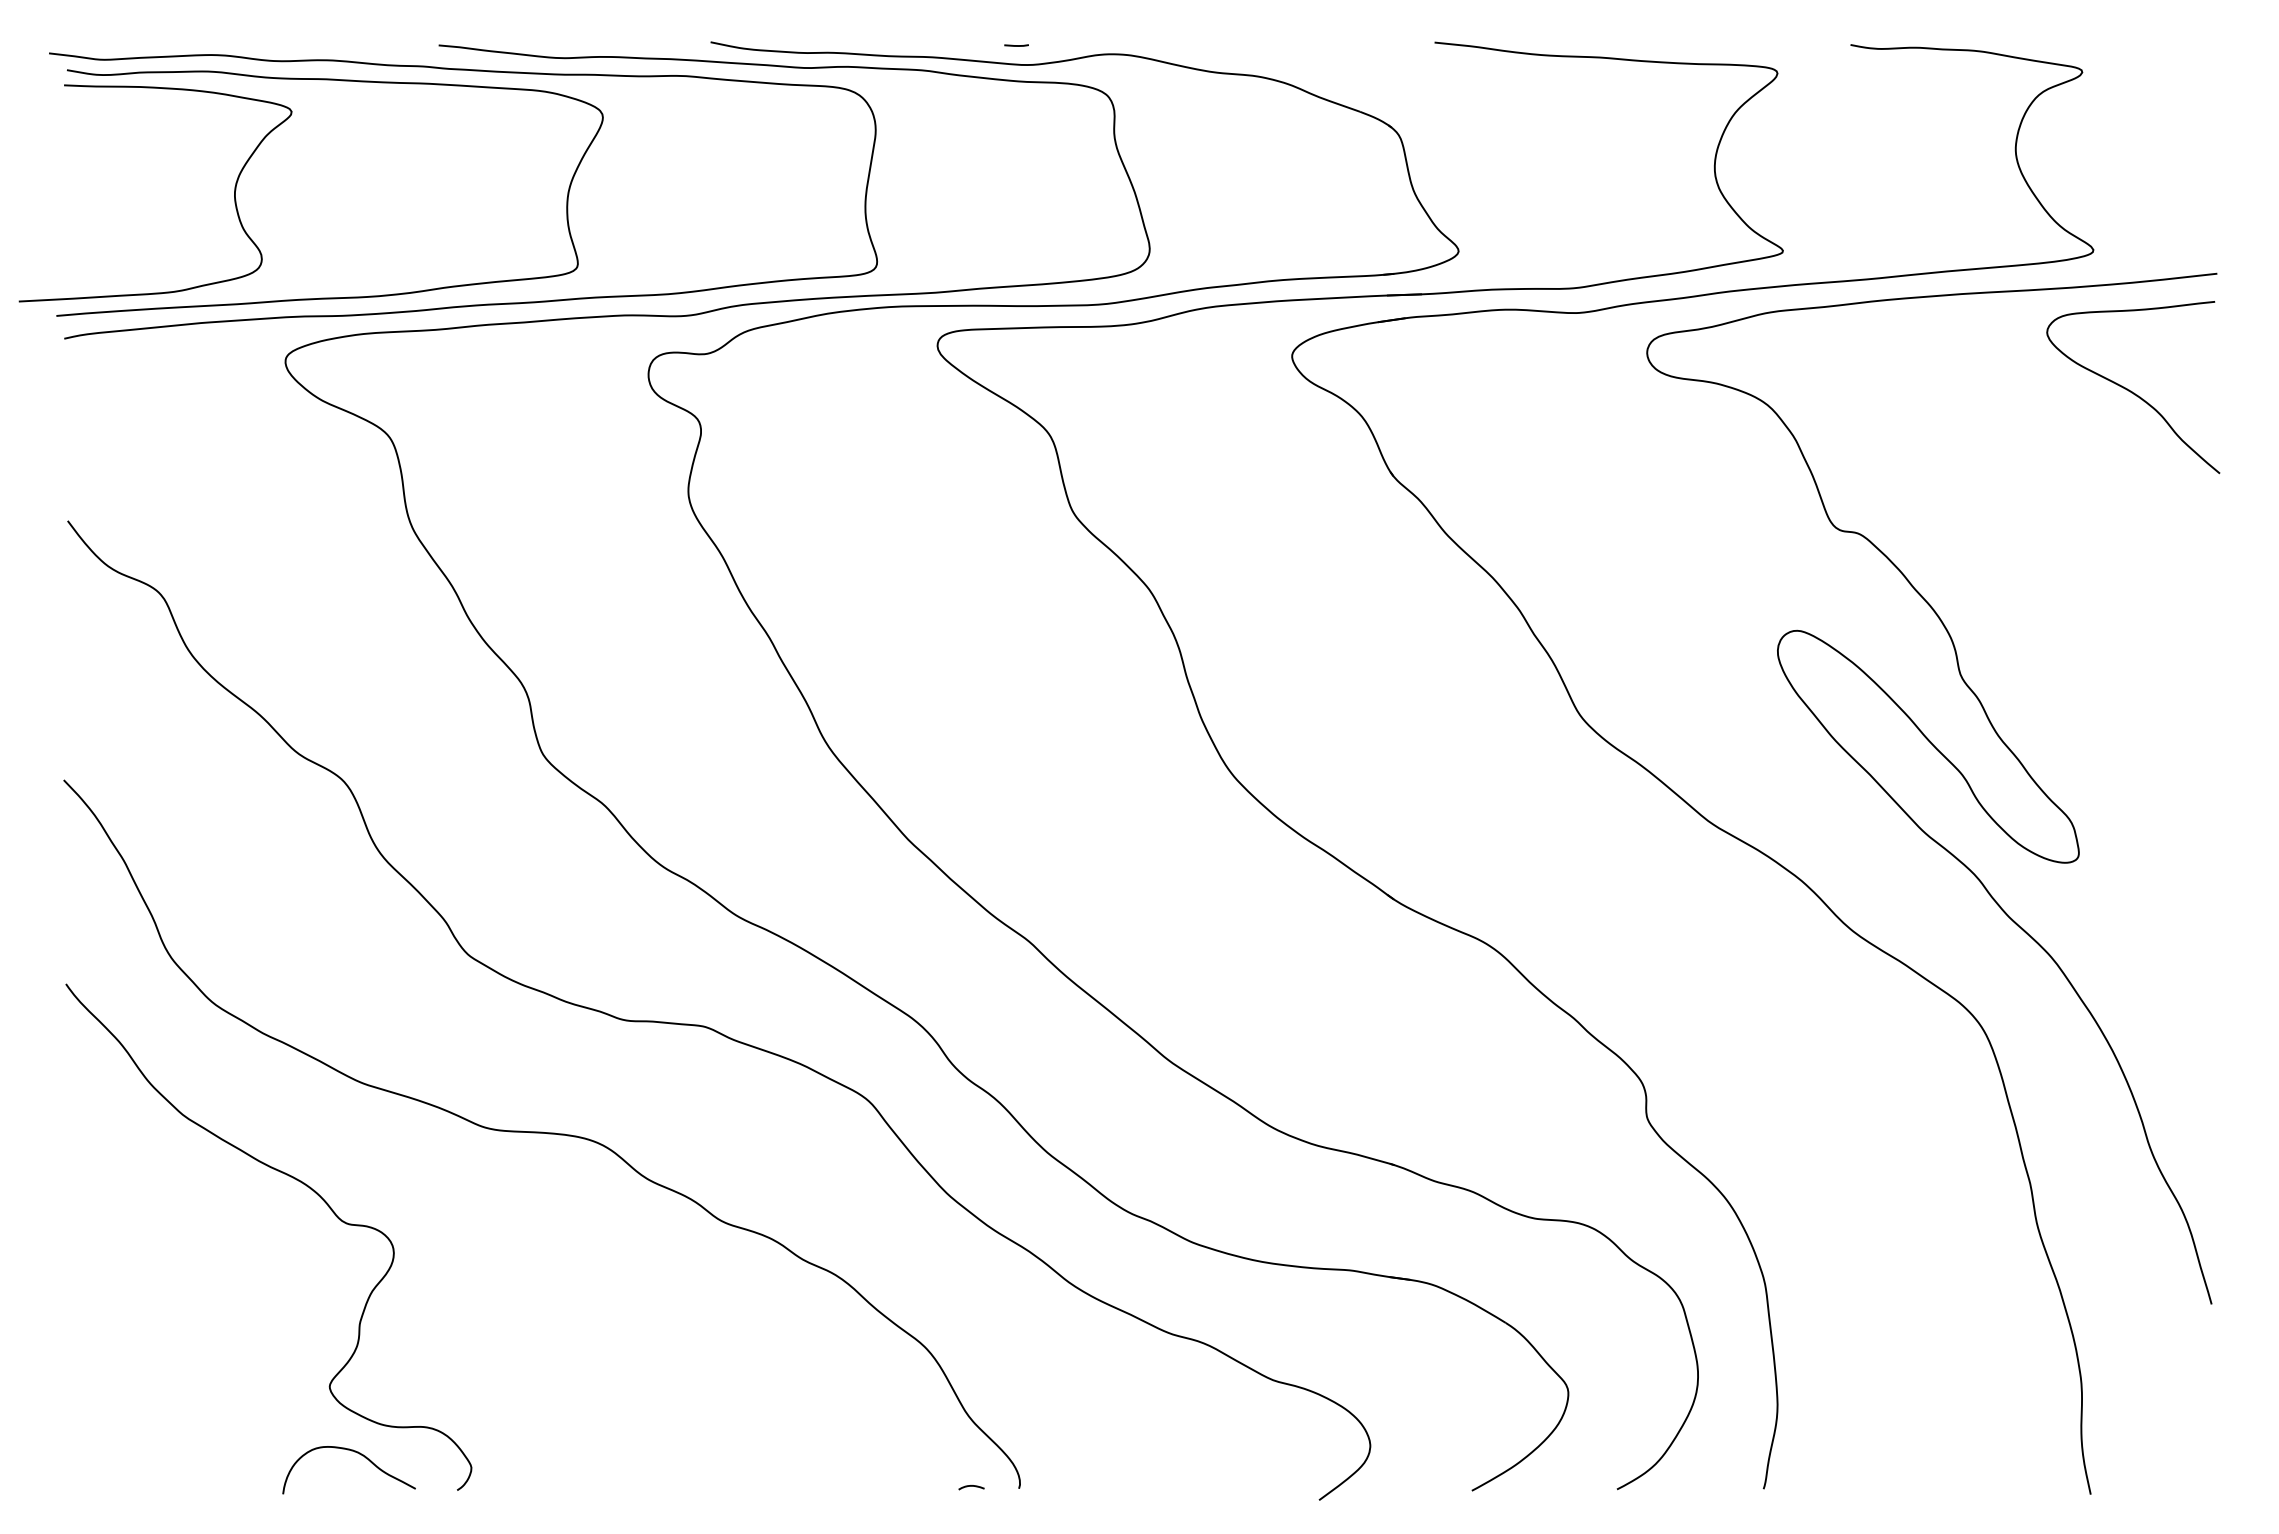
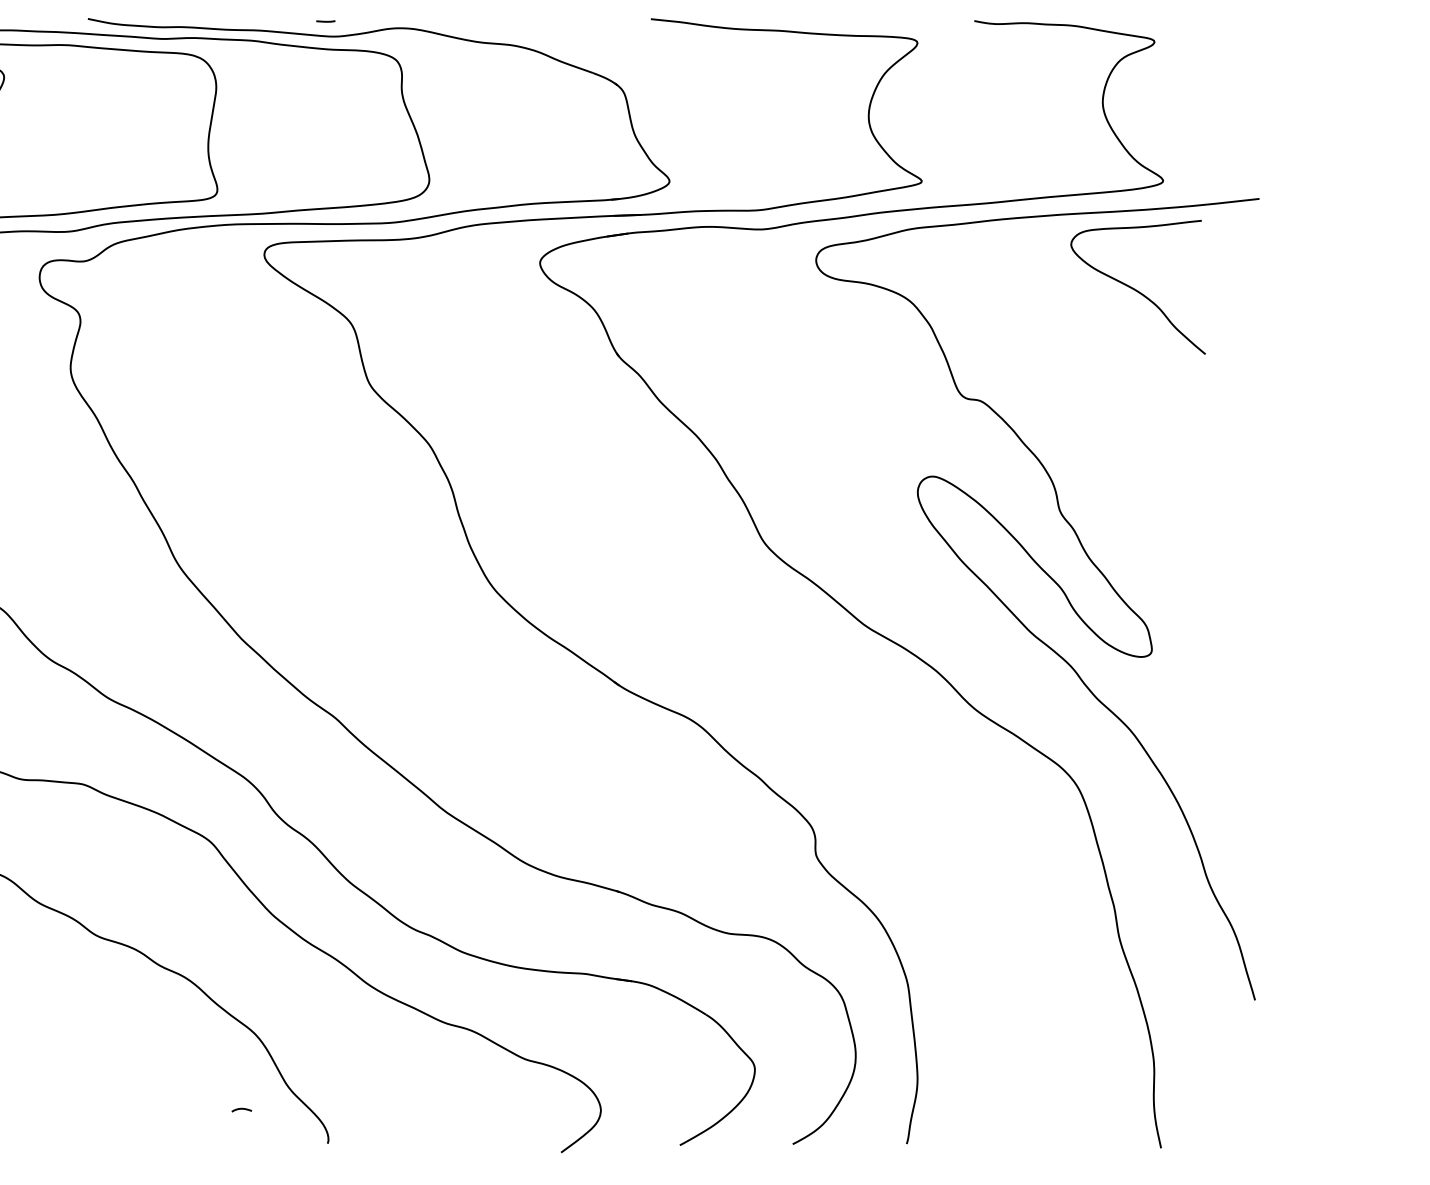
curve: (2132, 391) -> (1137, 290), moved
curve: (971, 1486) -> (241, 1109), moved

